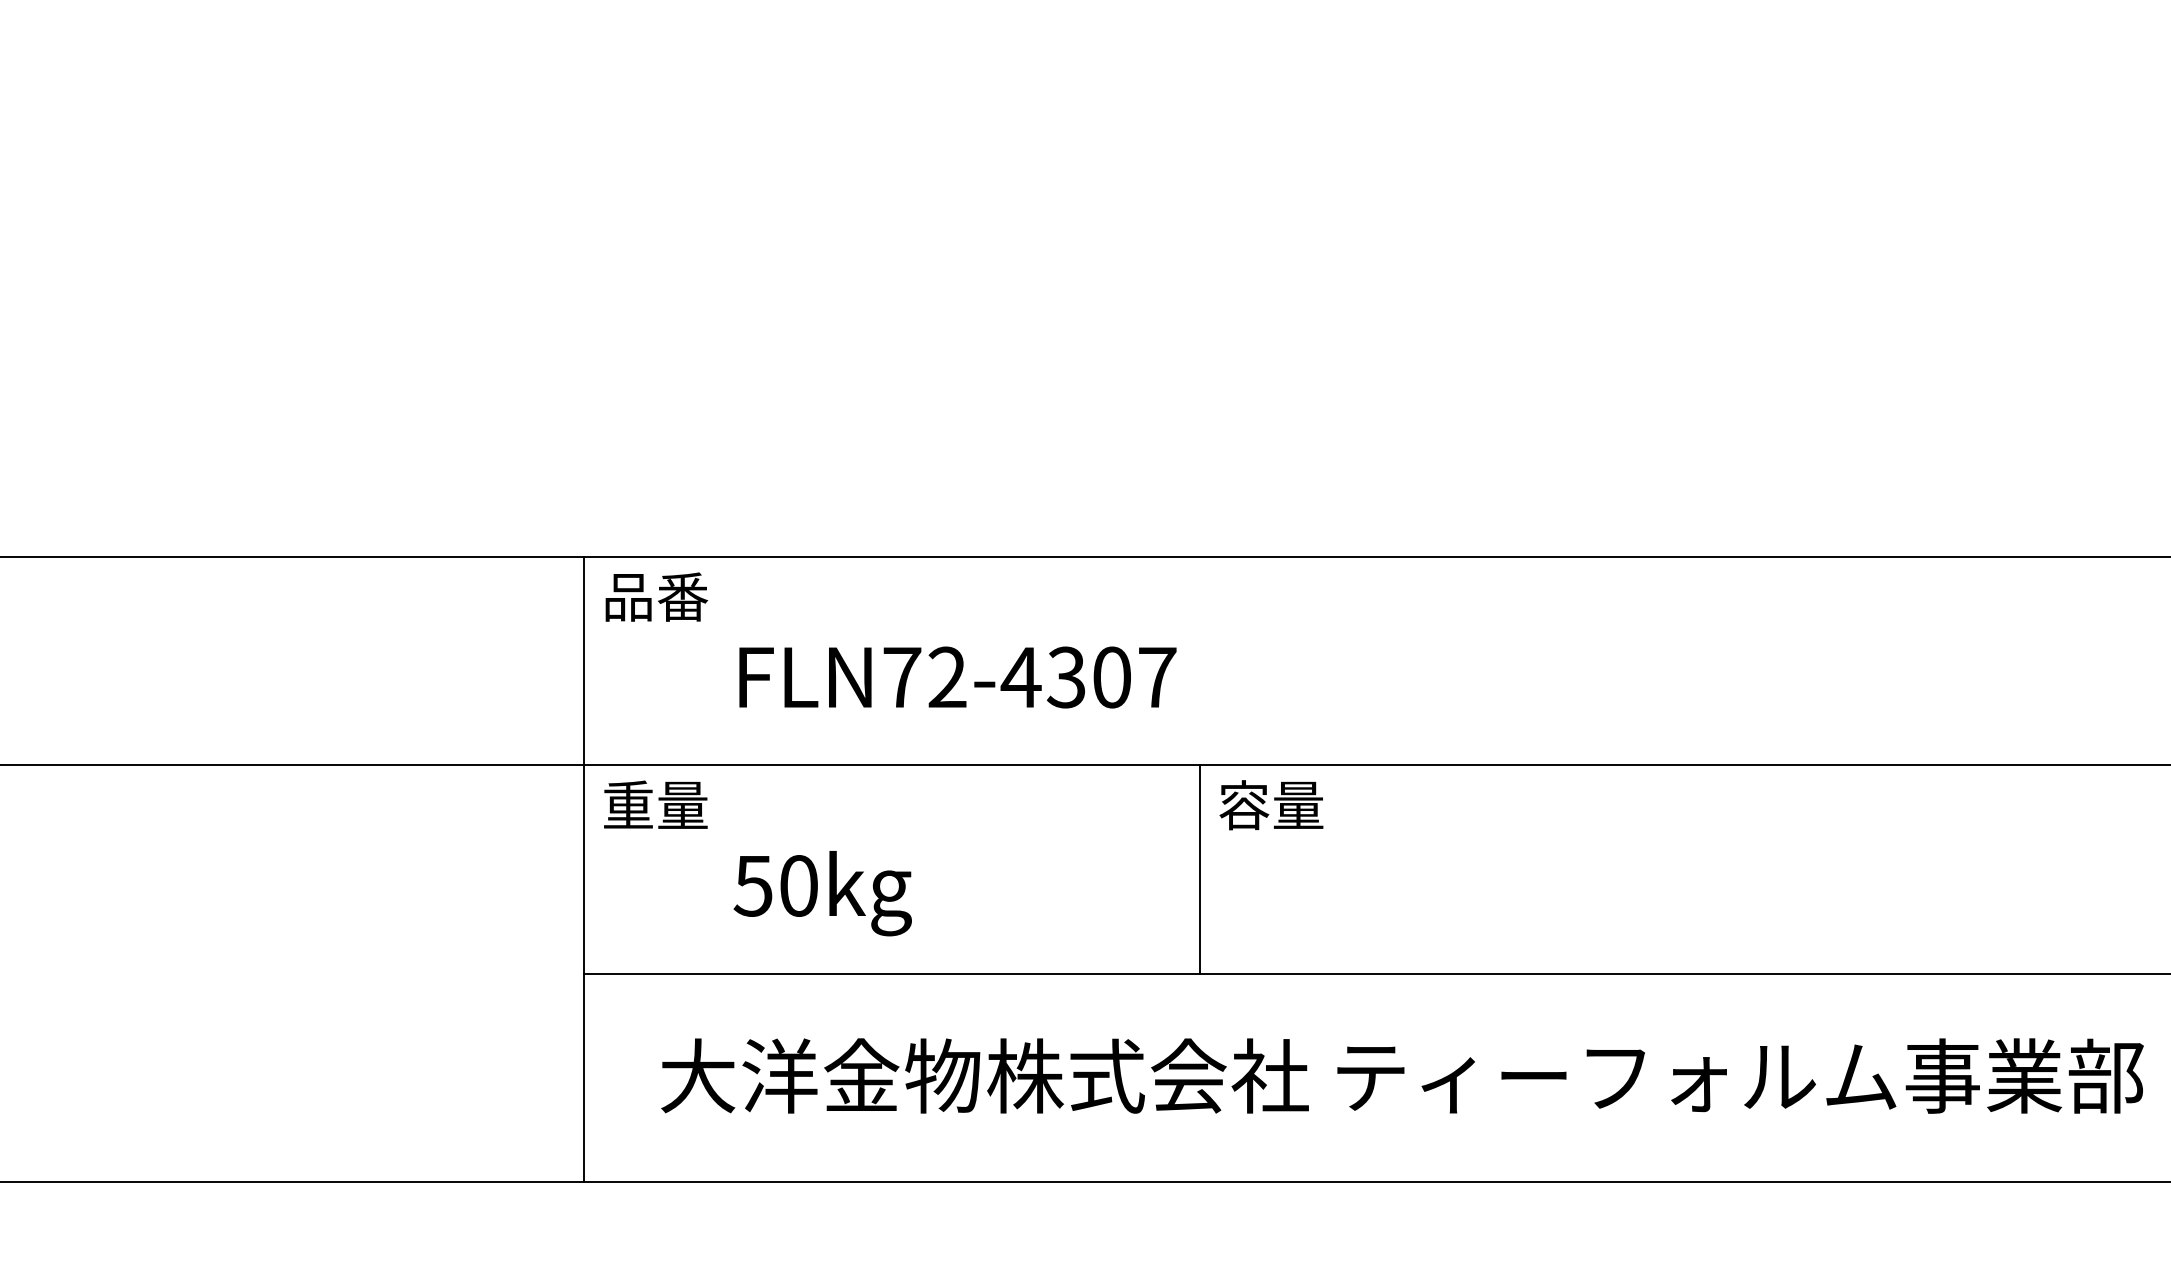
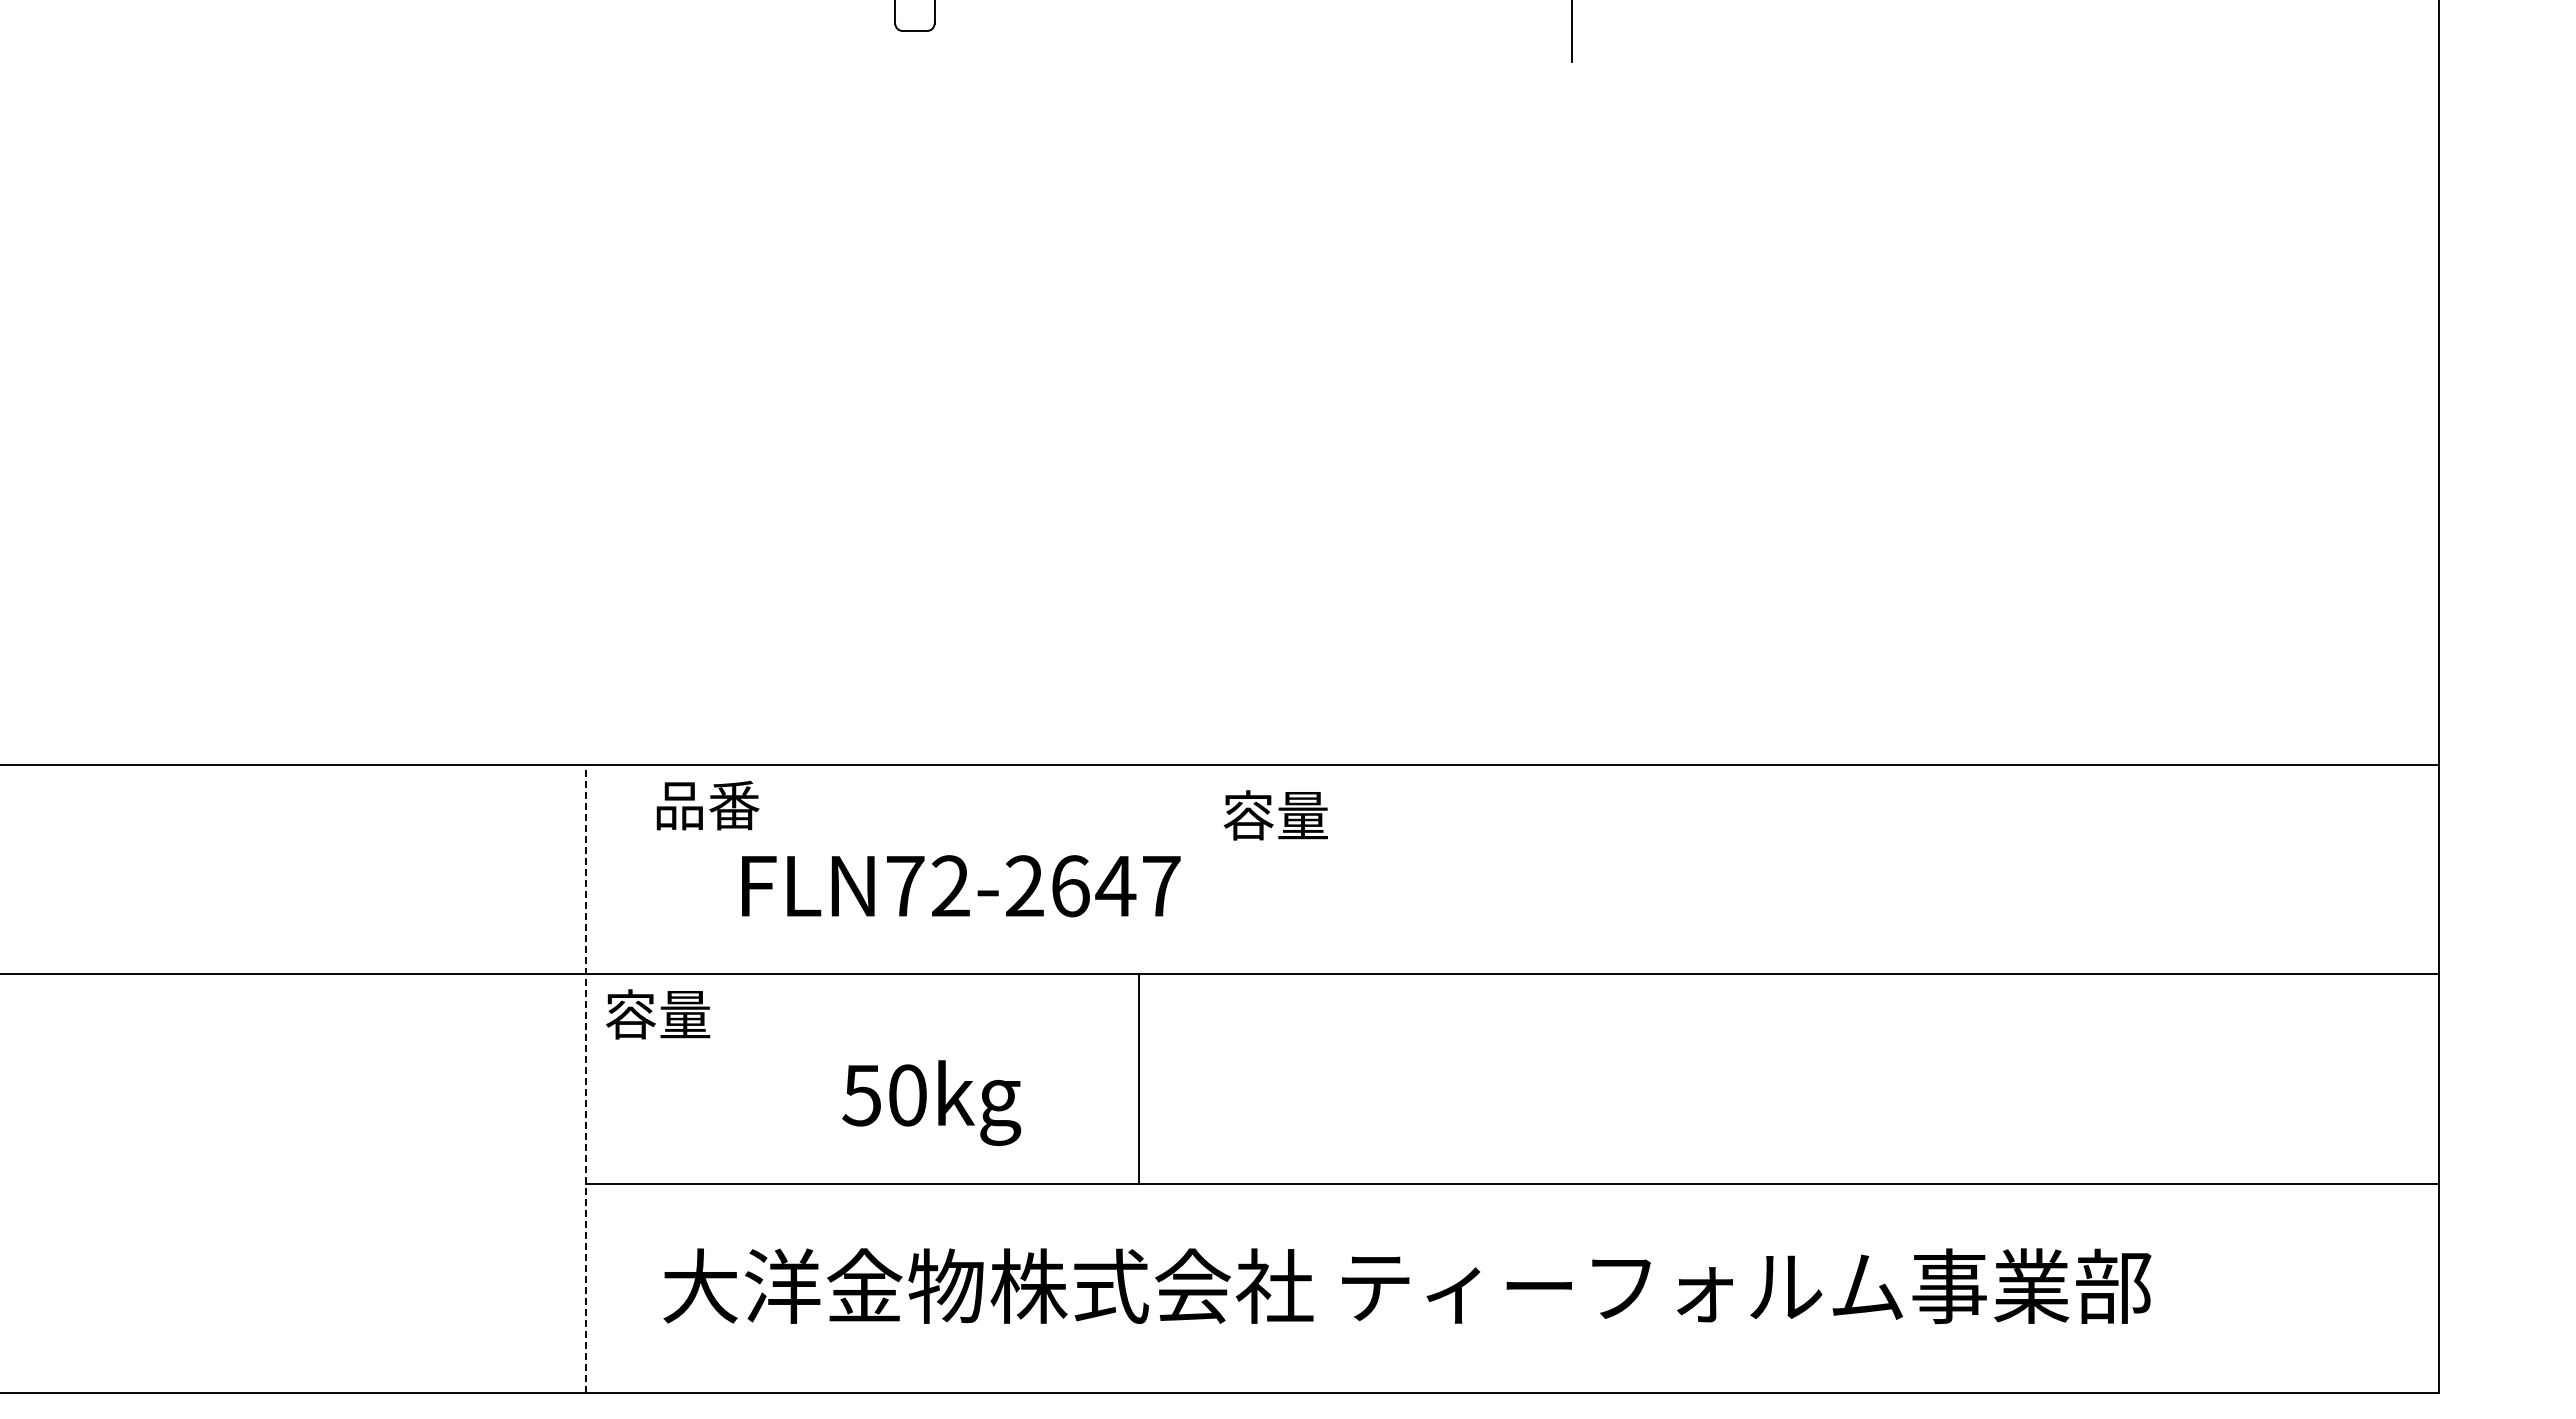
text: (656, 597) -> (707, 805), moved
text: (1066, 677) -> (1070, 886), FLN72-4307 -> FLN72-2647
text: (628, 805) -> (630, 1014), 重量 -> 容量
text: (1271, 805) -> (1275, 815), moved
line: (584, 869) -> (586, 1078), solid -> dashed
line: (1199, 869) -> (1138, 1078), moved
text: (822, 893) -> (931, 1102), moved

